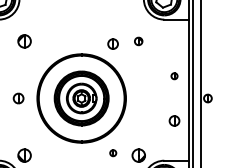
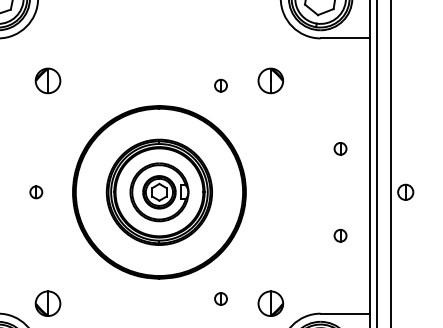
part: (138, 41) -> (270, 81), size x1.67
part: (113, 43) -> (221, 84), size x0.62
part: (18, 98) -> (36, 192), size x0.62
part: (174, 120) -> (340, 235), size x0.62

